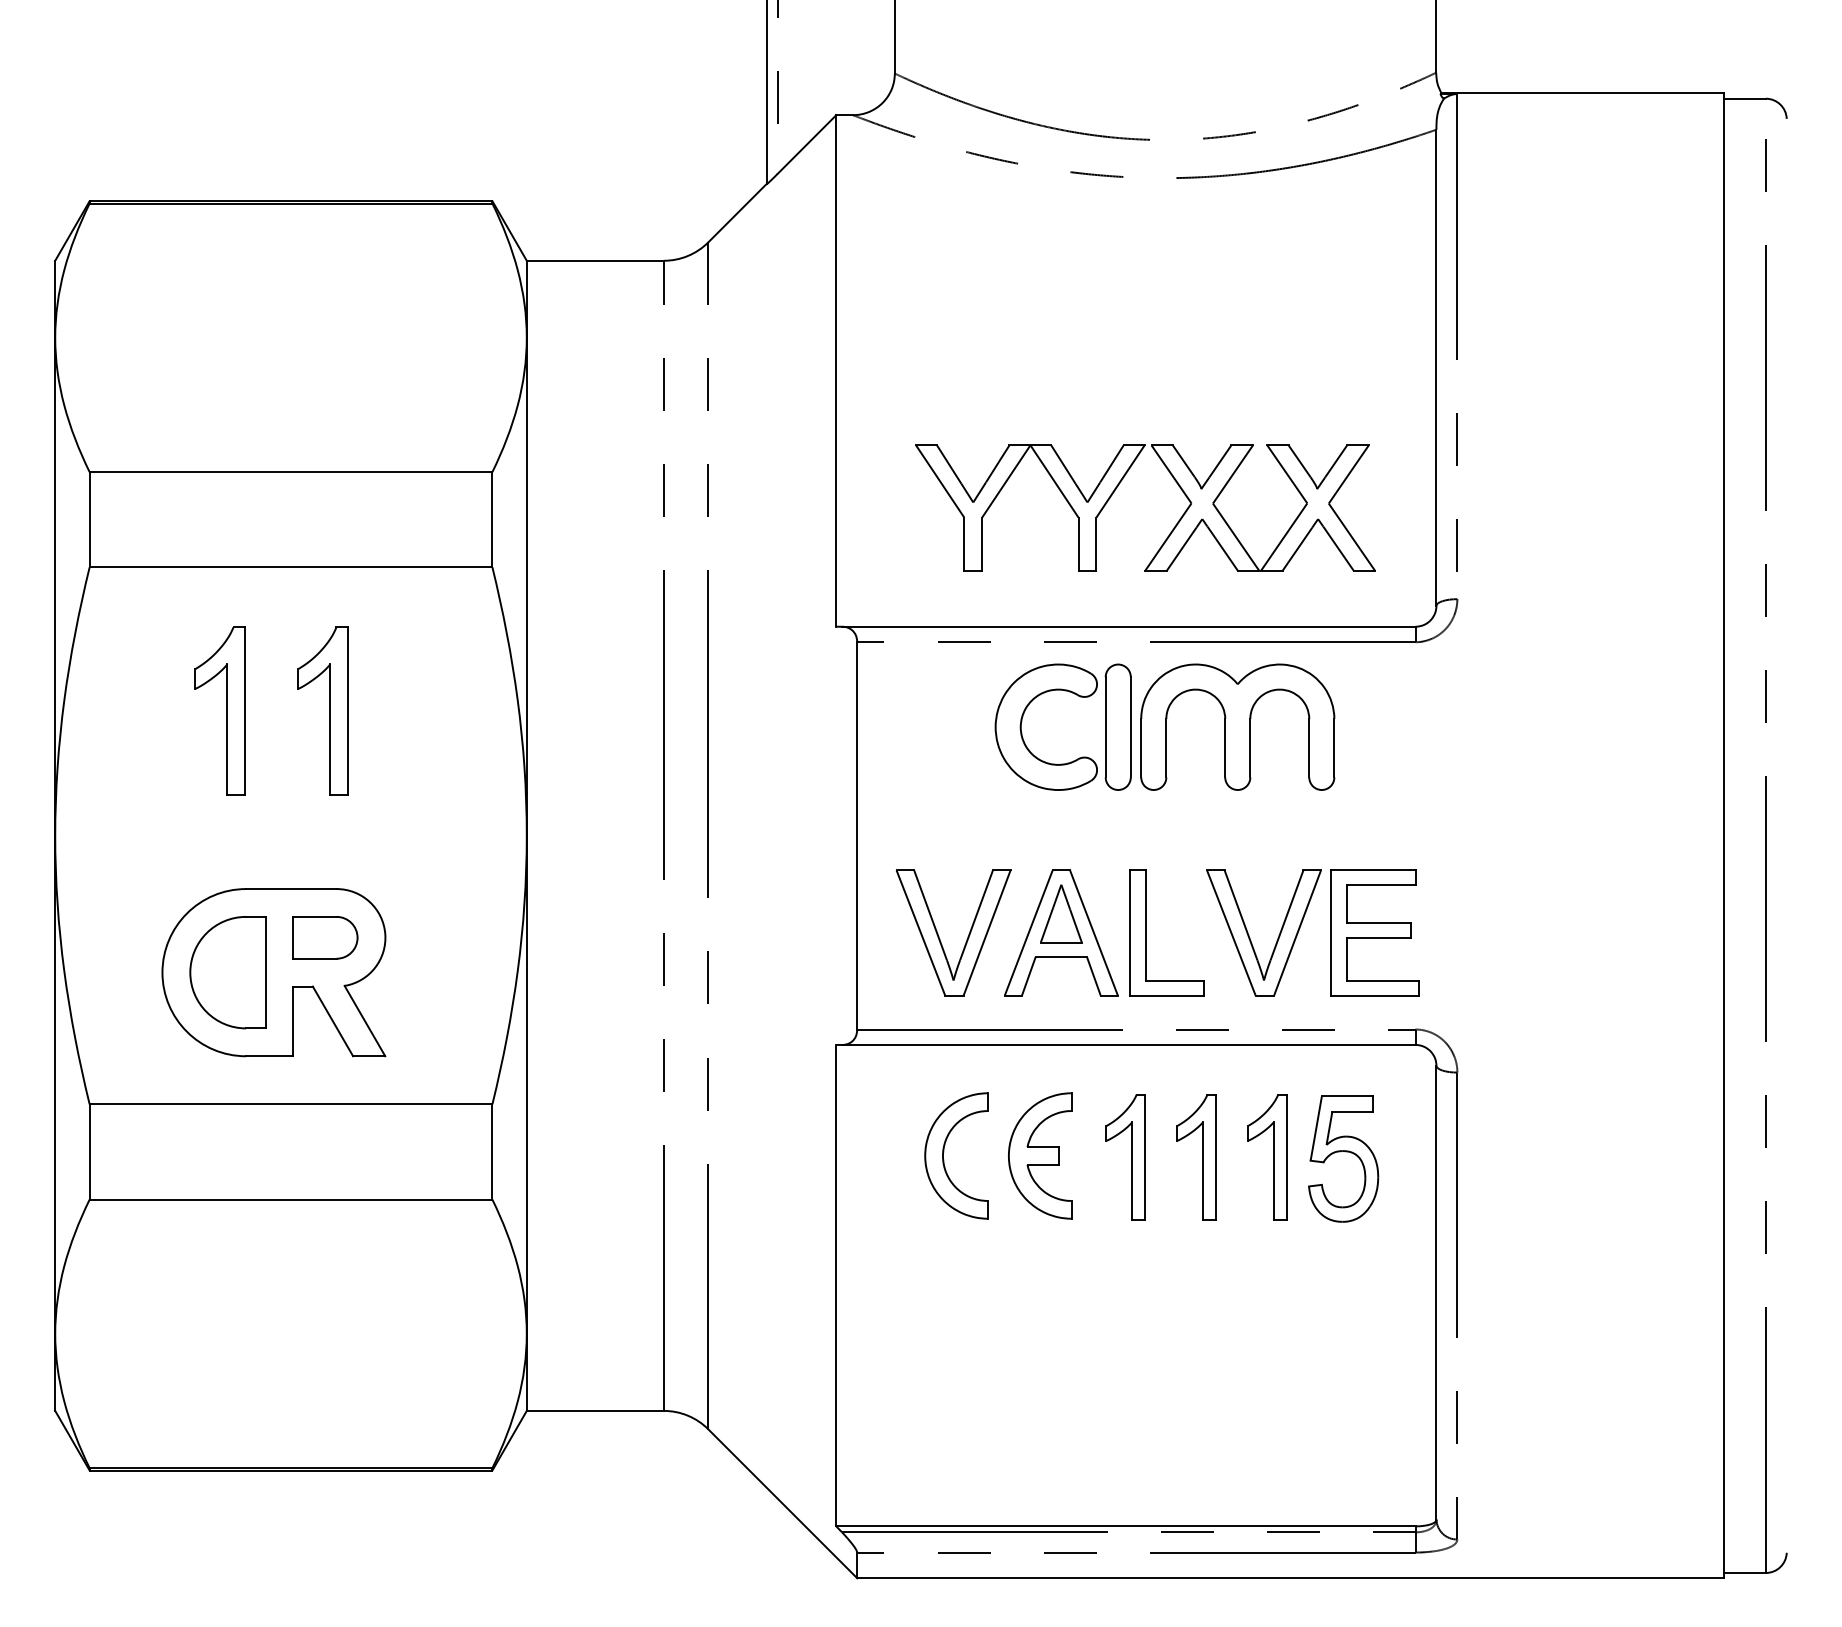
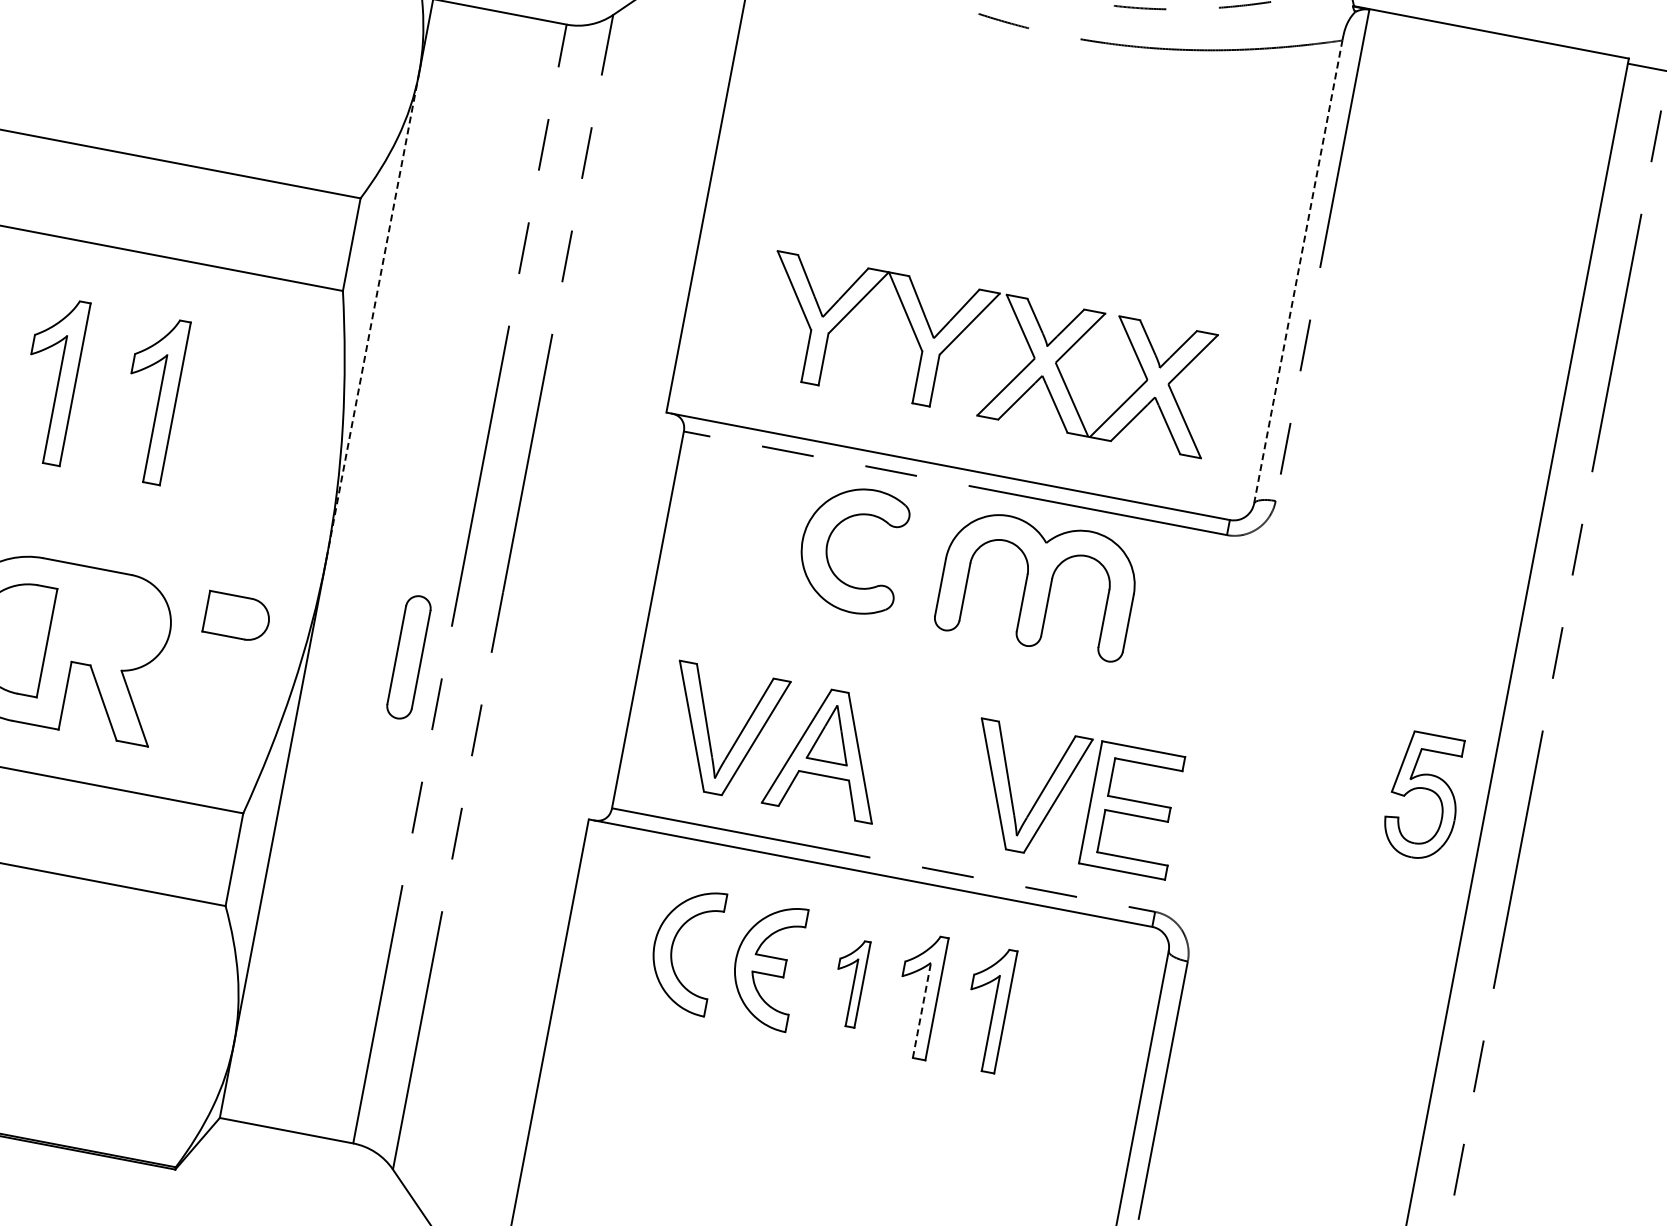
line: (1436, 367) -> (1298, 271), solid -> dashed
line: (526, 586) -> (372, 315), solid -> dashed
part: (1117, 726) -> (408, 656), moved
part: (1146, 932) -> (911, 767), removed
part: (325, 937) -> (237, 616), moved
part: (1345, 1152) -> (1427, 790), moved
part: (1125, 1157) -> (849, 982), size x0.7
line: (1202, 1171) -> (921, 1010), solid -> dashed

